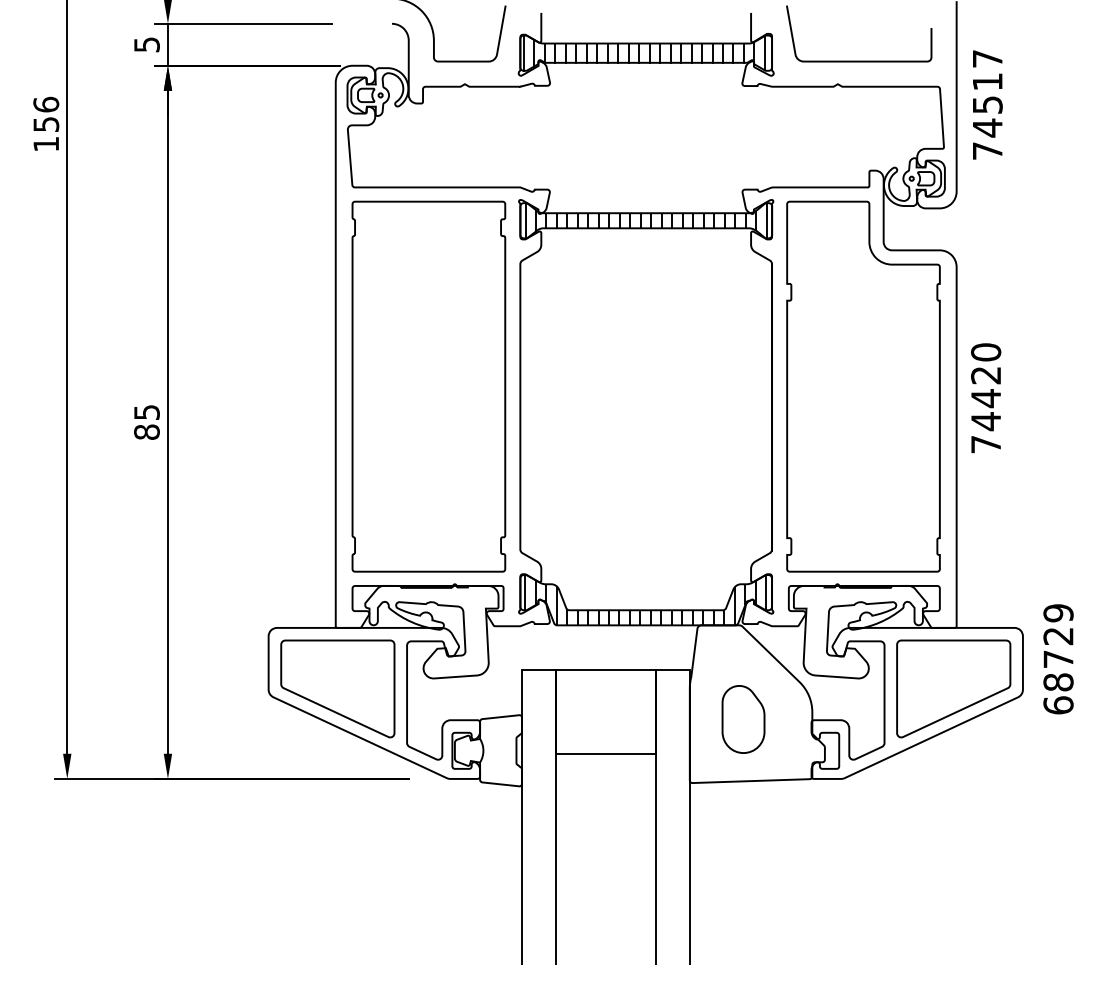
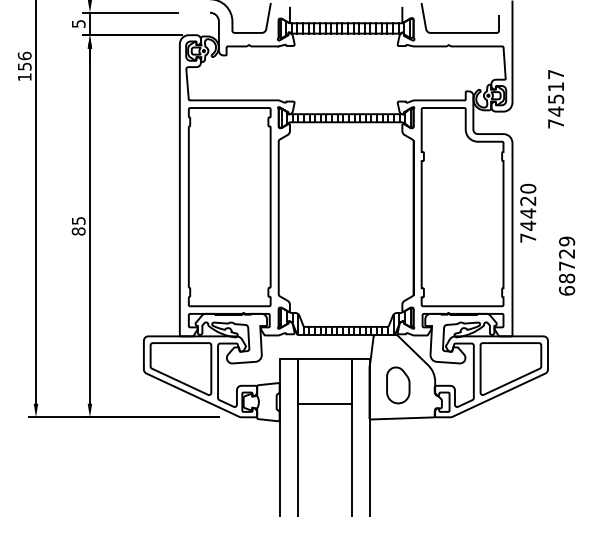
text: (988, 105) -> (556, 99), moved
text: (1059, 658) -> (567, 265), moved

